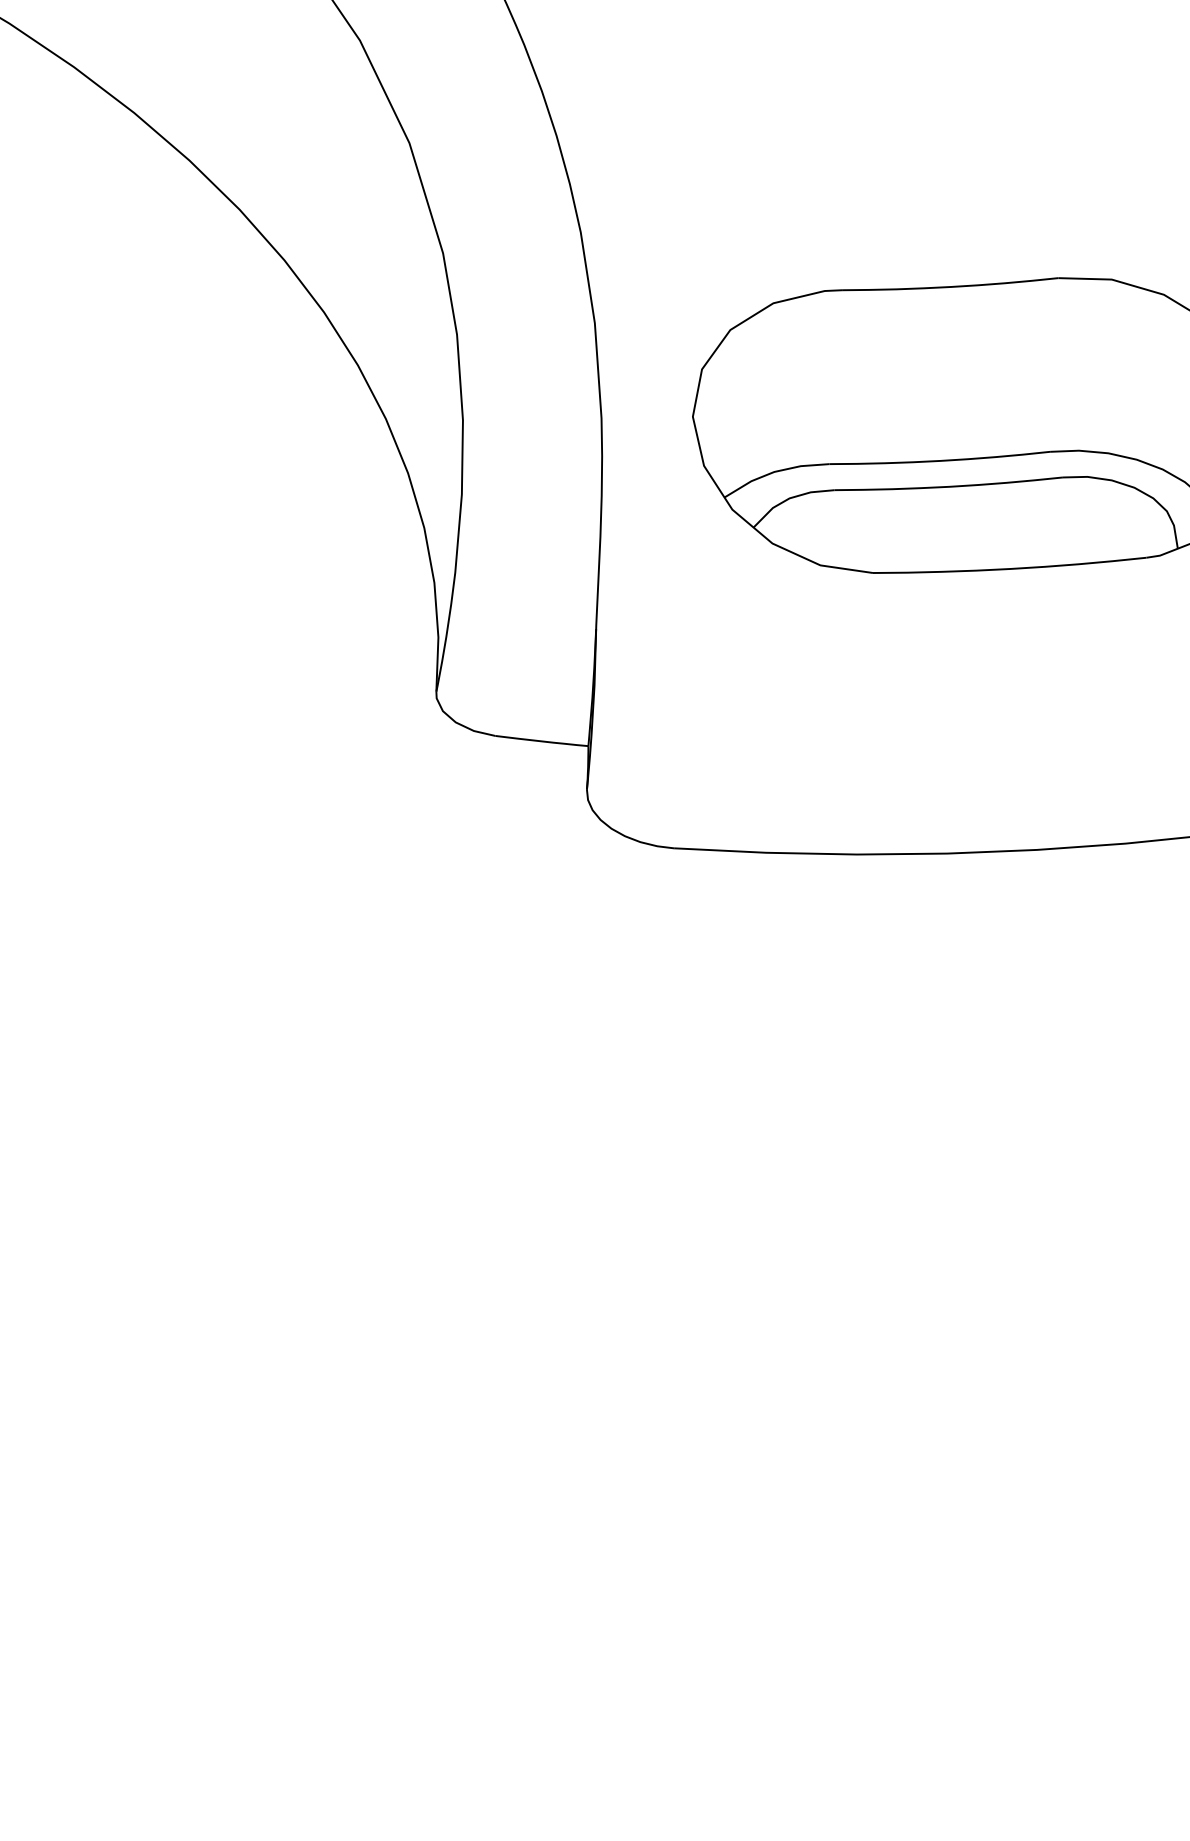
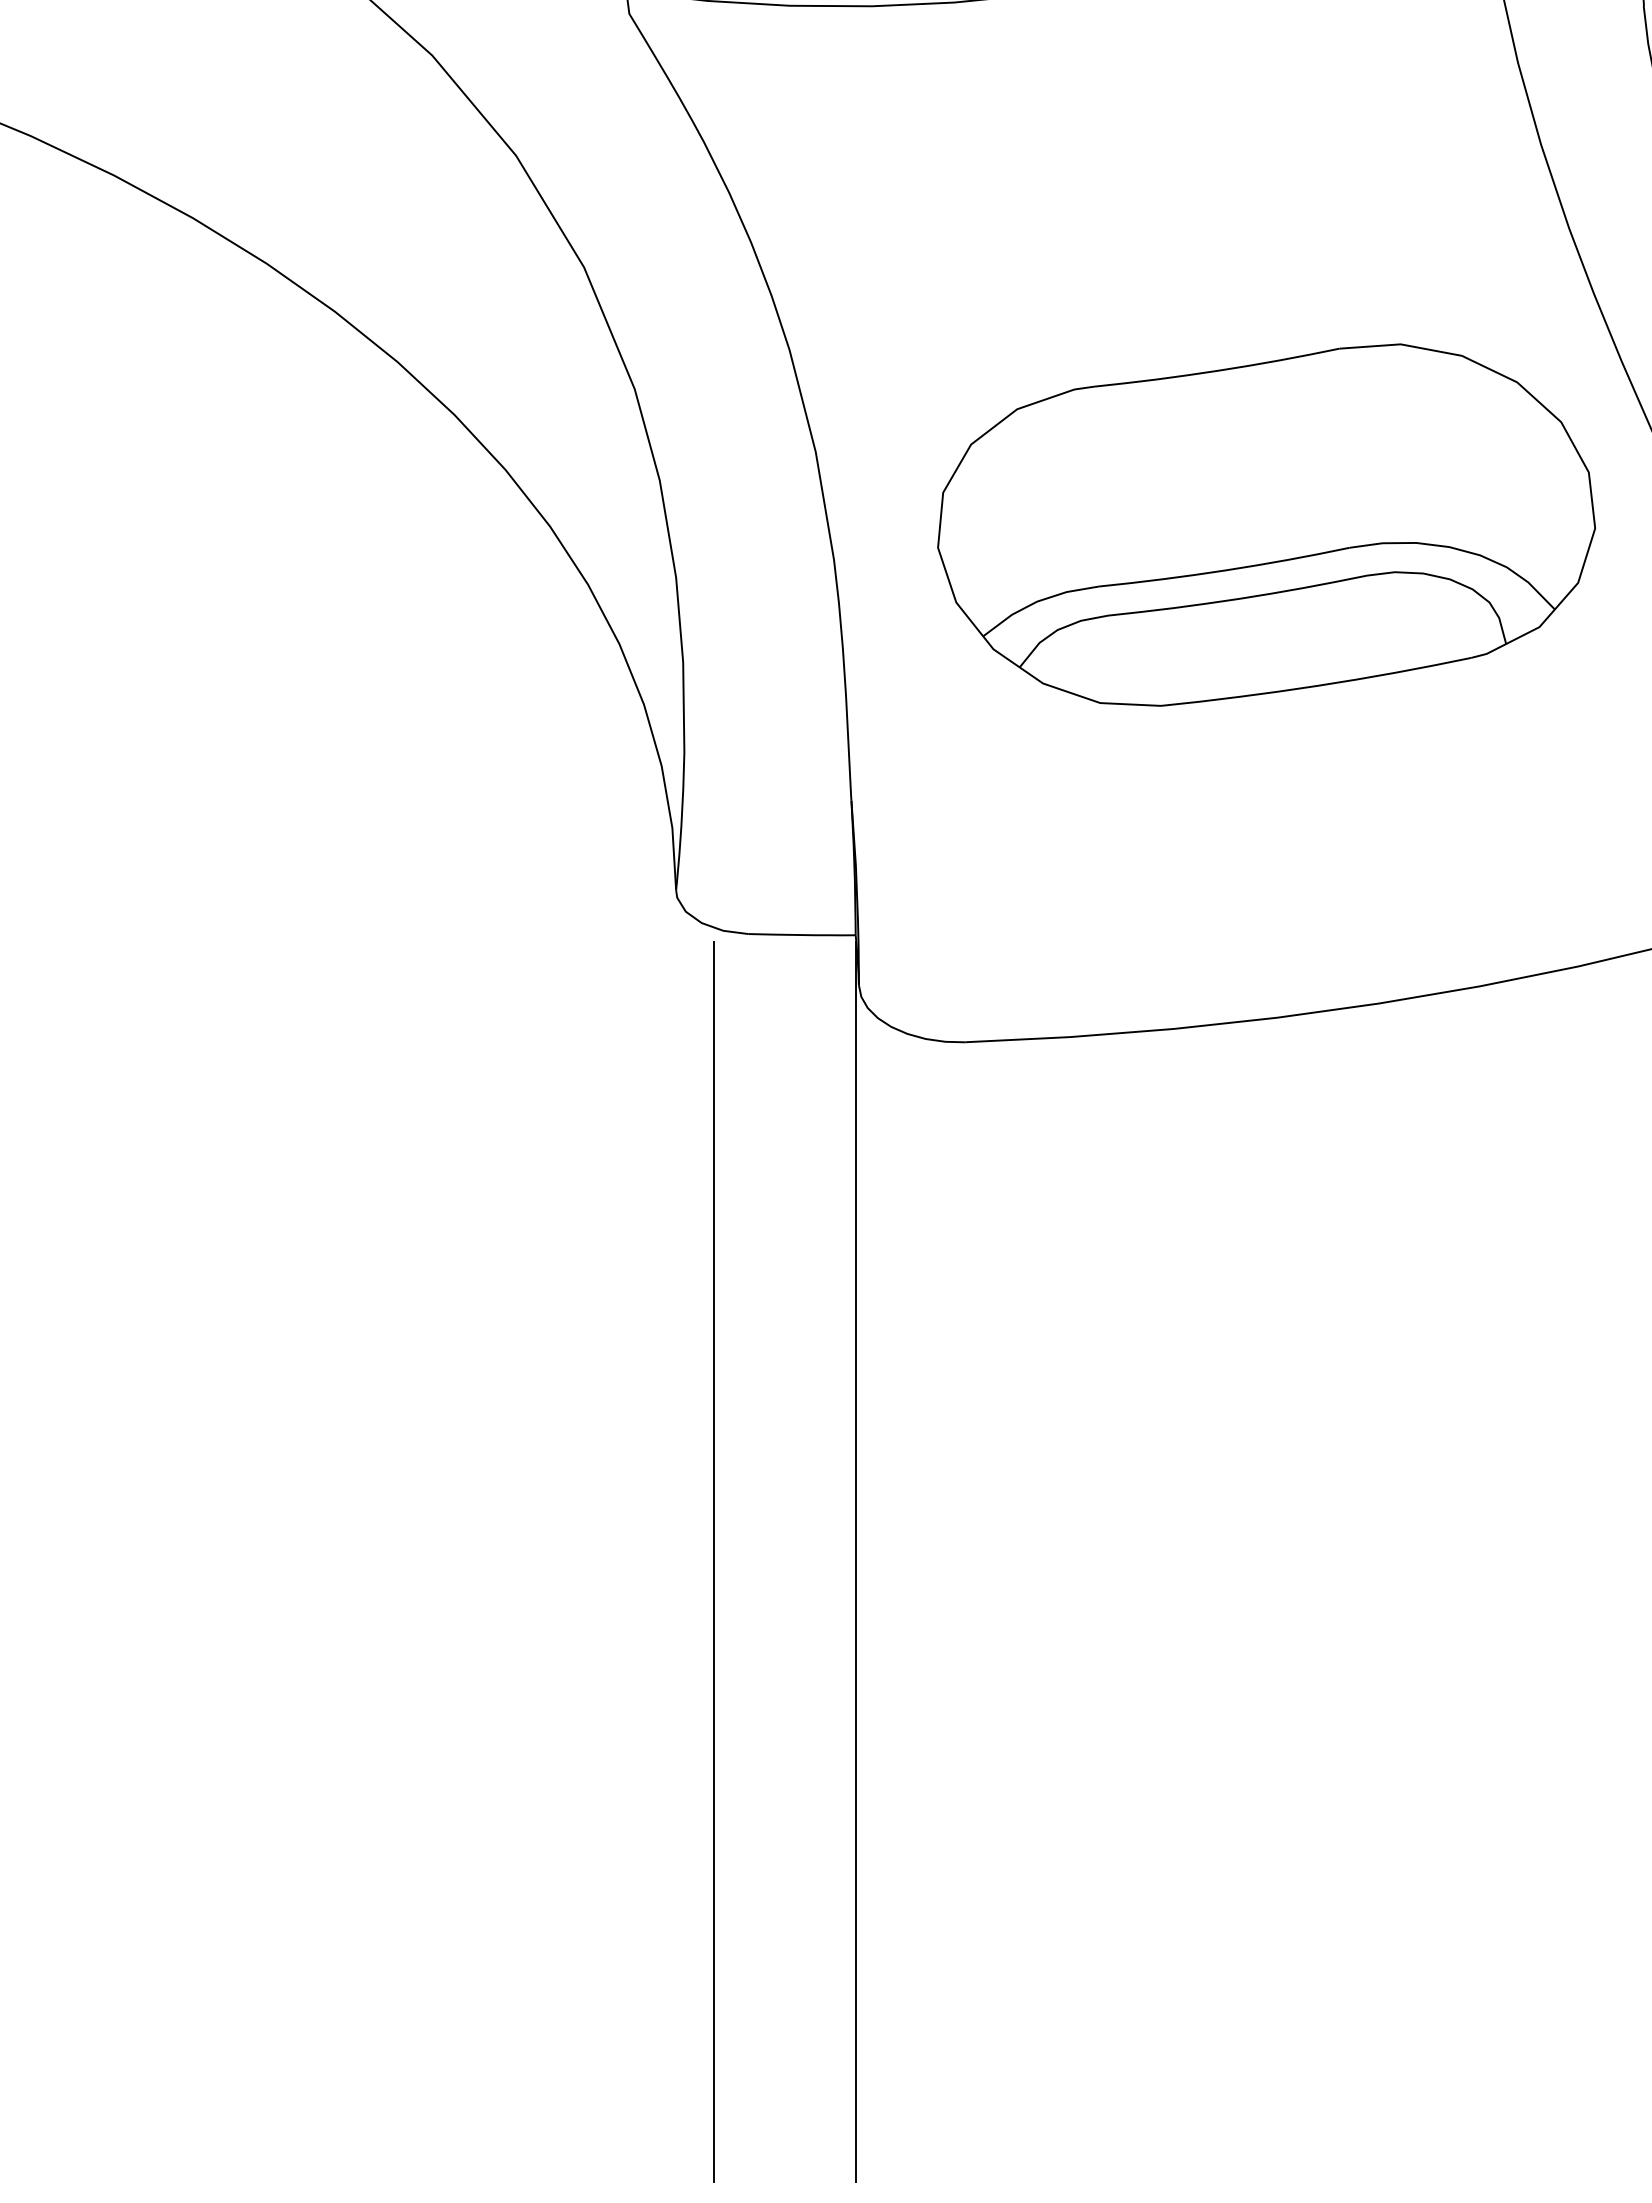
line: (411, 1277) -> (713, 1561), added
line: (535, 1289) -> (856, 1561), added

